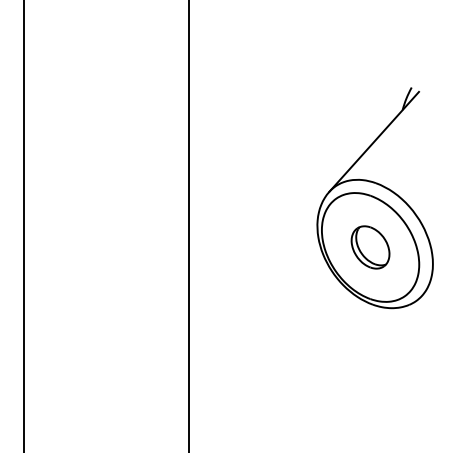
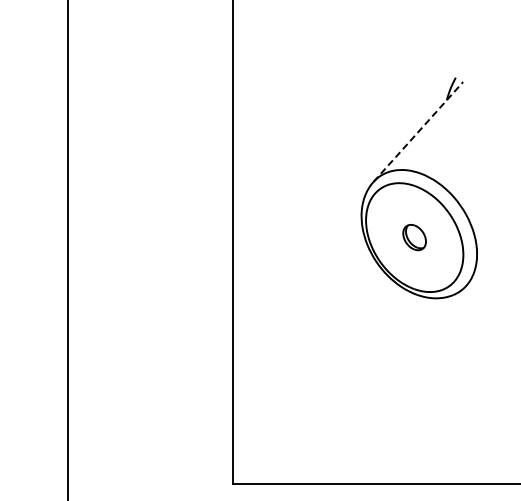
line: (374, 141) -> (418, 131), solid -> dashed
part: (370, 247) -> (414, 237), size x0.6

